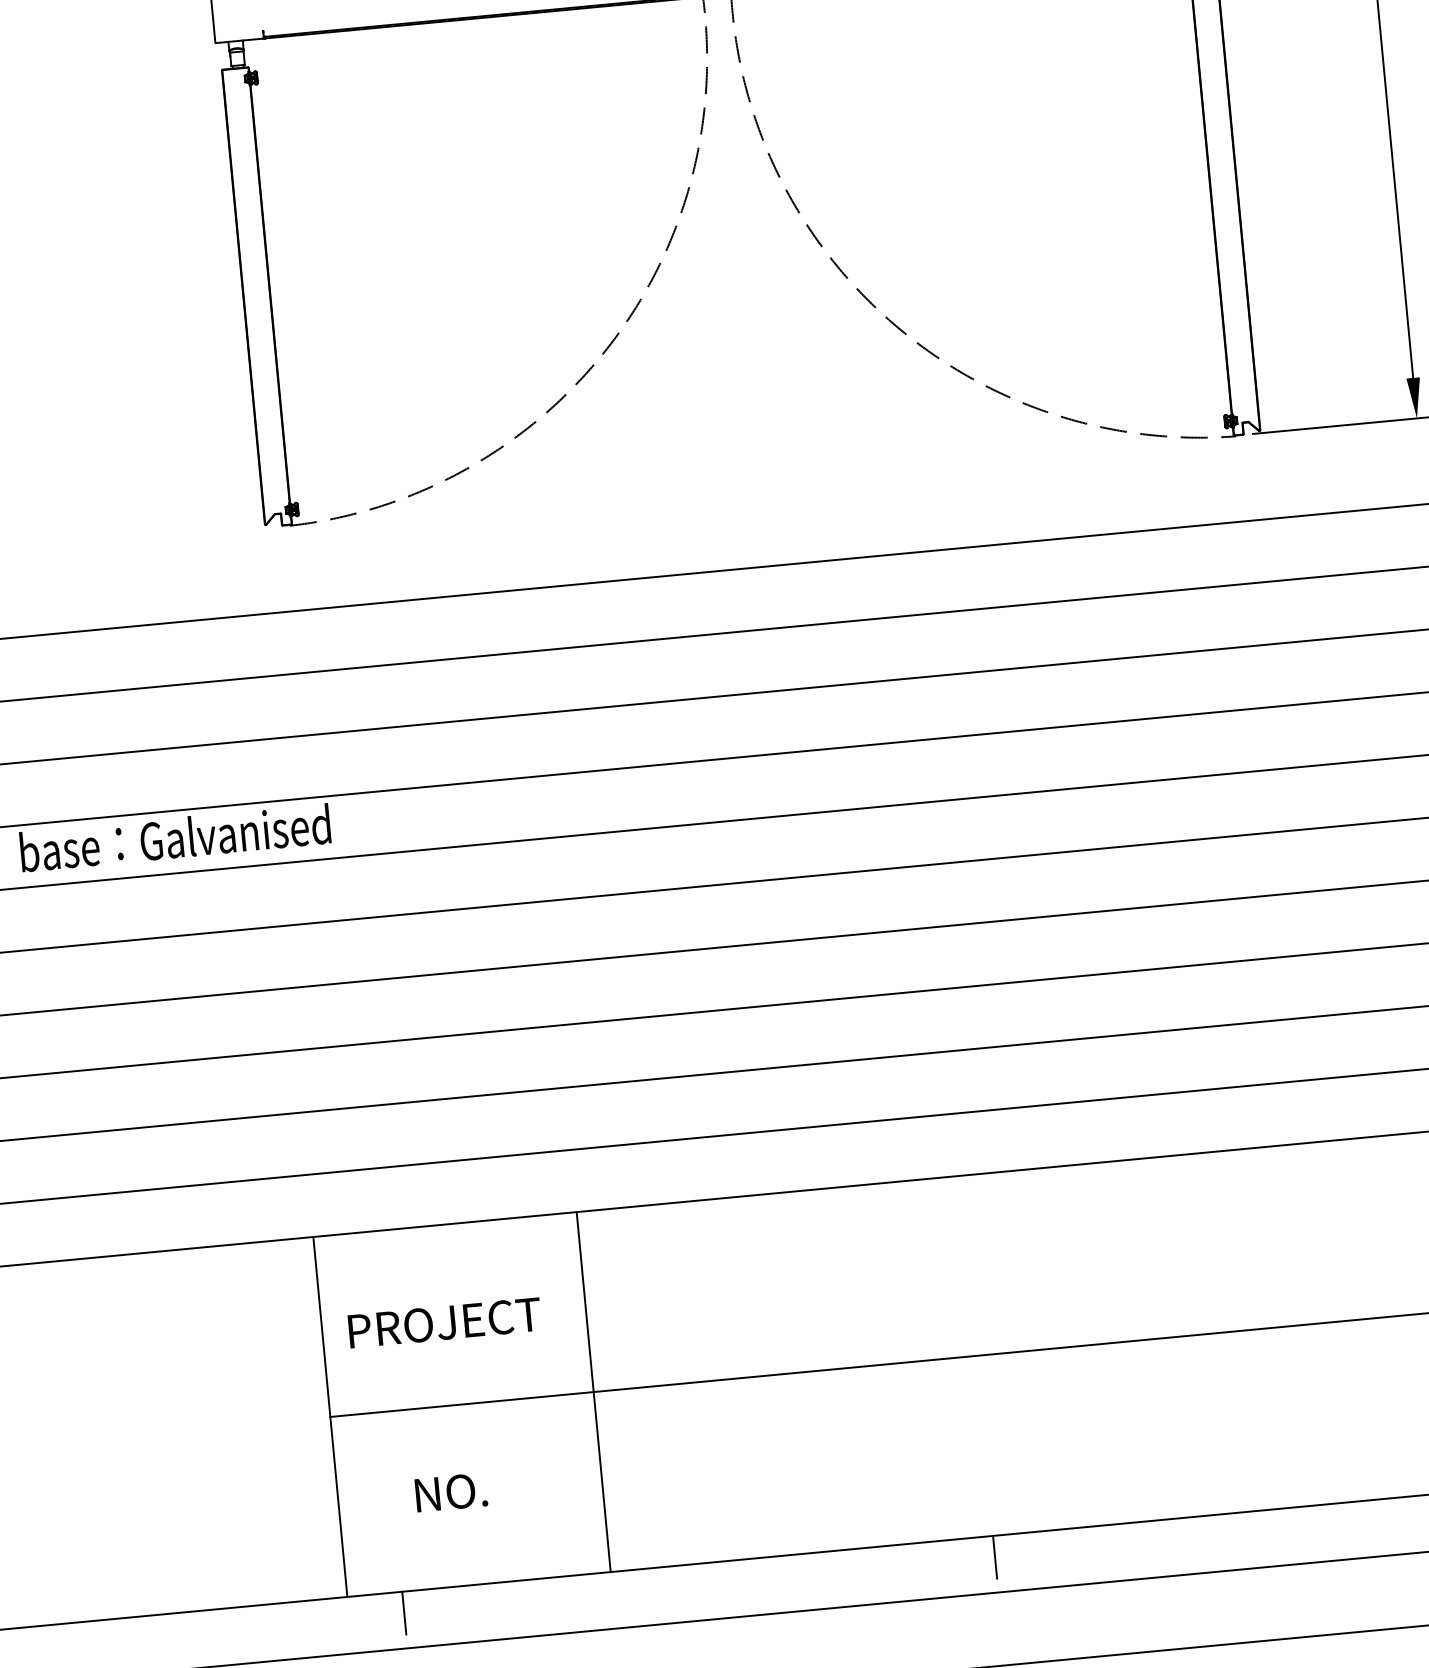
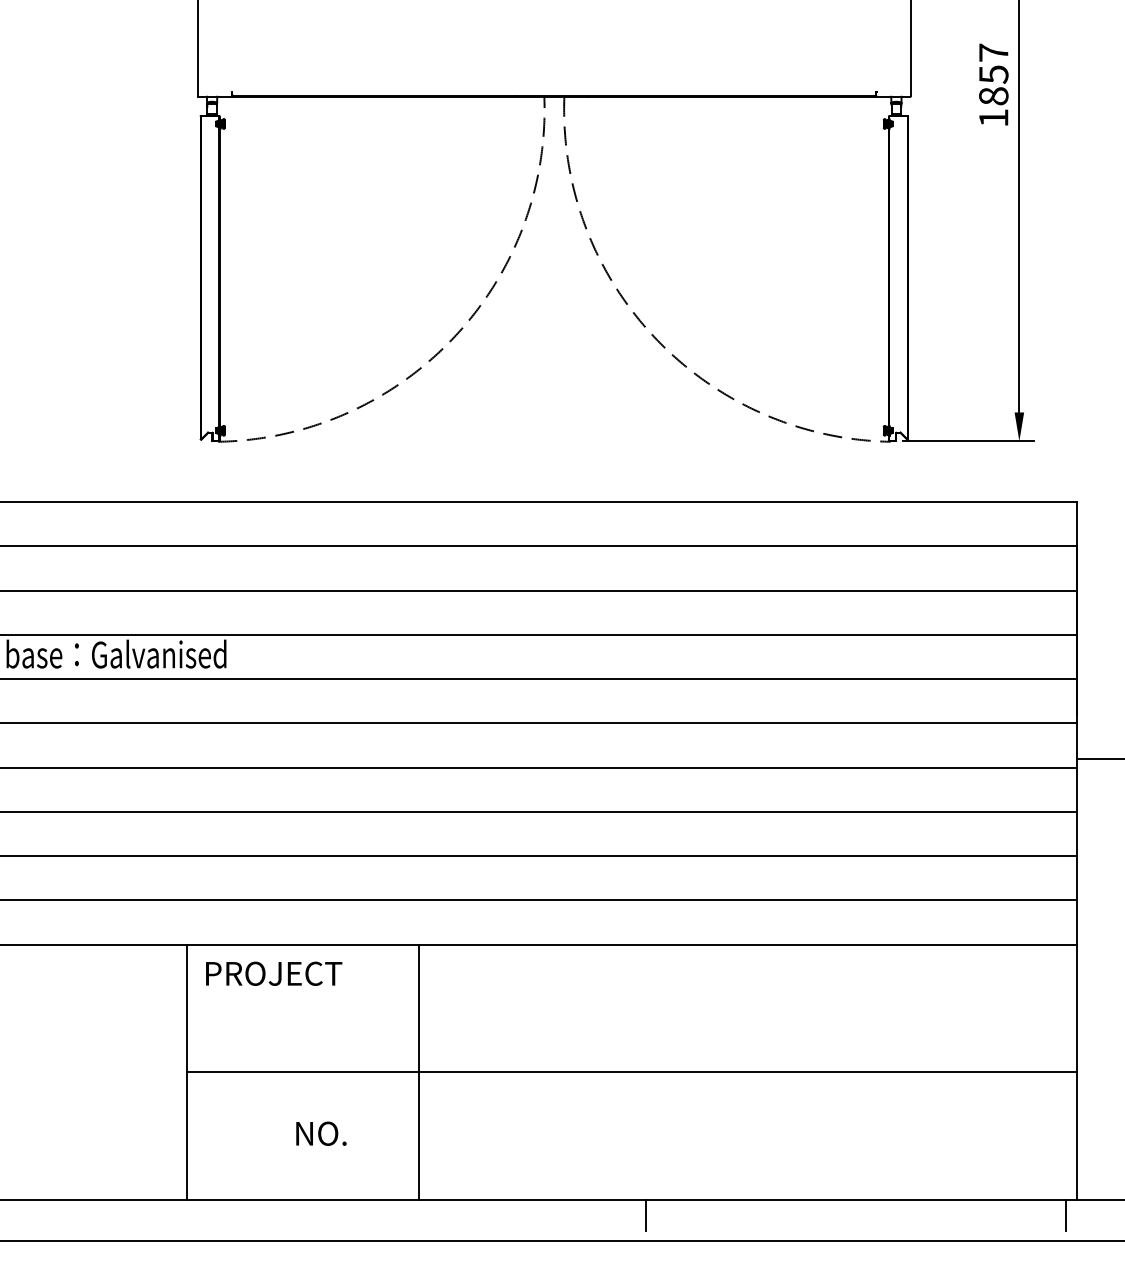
text: (445, 1322) -> (274, 973), moved
line: (593, 1392) -> (419, 1072), moved
text: (451, 1492) -> (321, 1133), moved
line: (404, 1612) -> (226, 1215), removed

